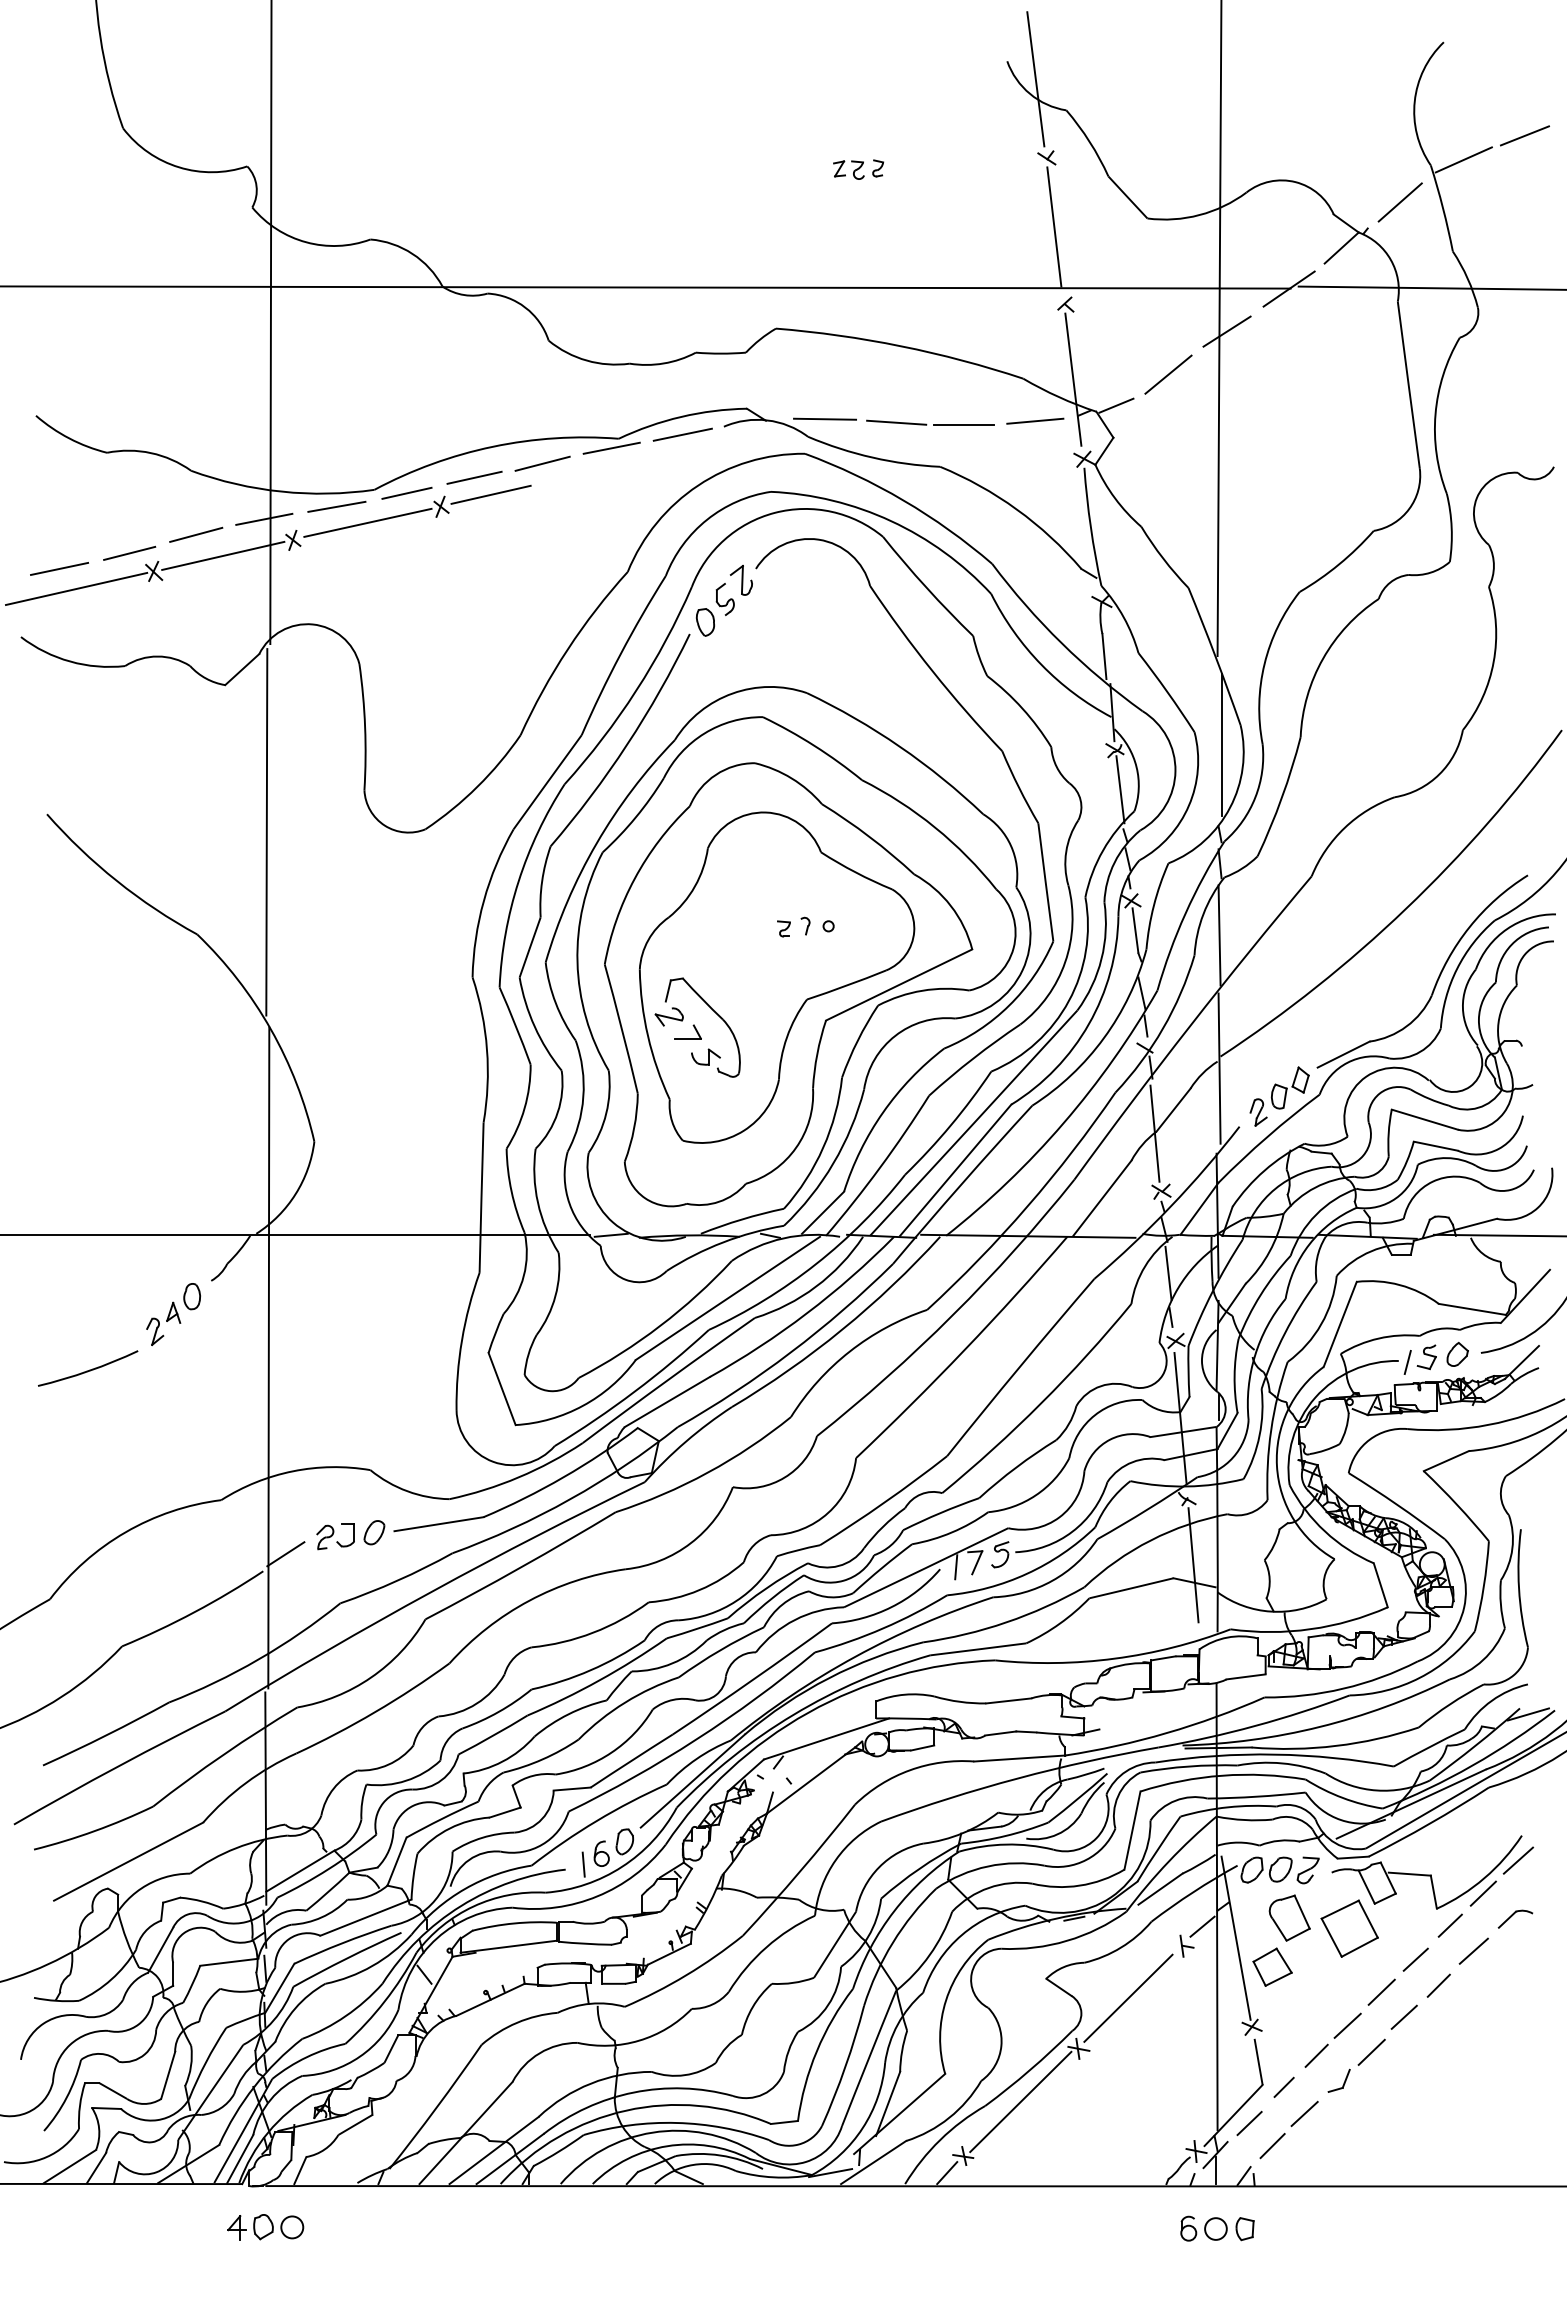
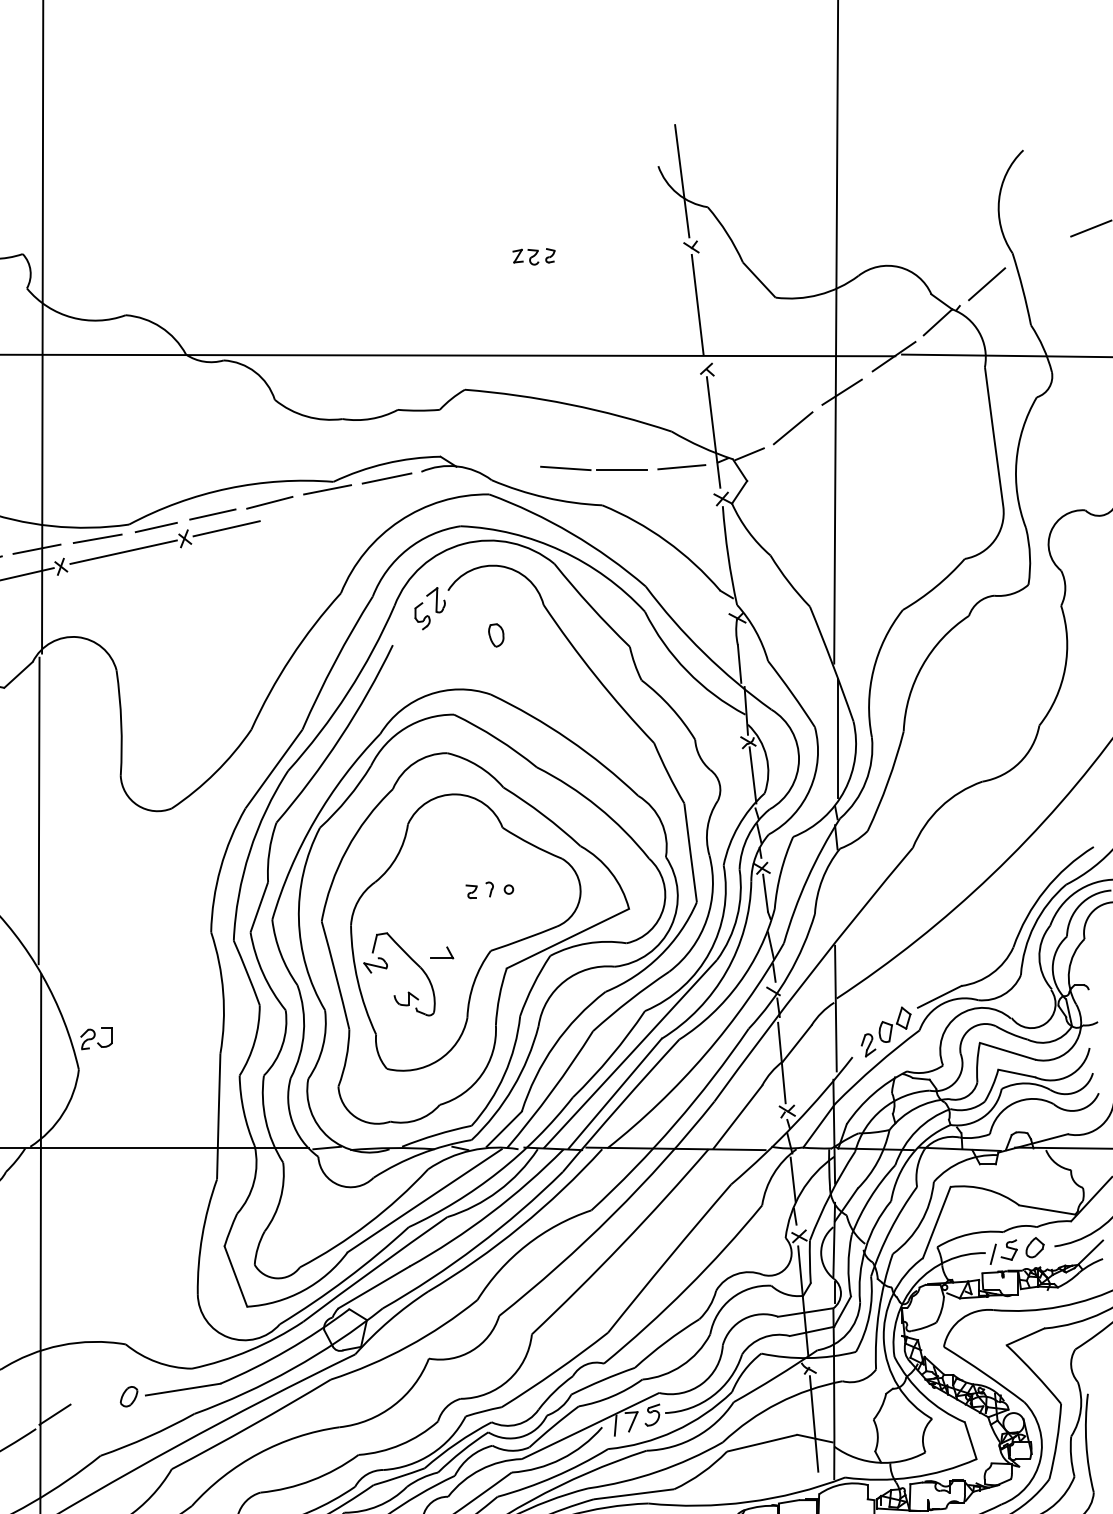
line: (1463, 159) -> (1039, 248), removed
line: (825, 418) -> (506, 464), removed
part: (704, 622) -> (495, 635), moved
line: (1219, 935) -> (835, 897), removed
part: (687, 1038) -> (441, 958), moved
part: (335, 1536) -> (96, 1038), moved

